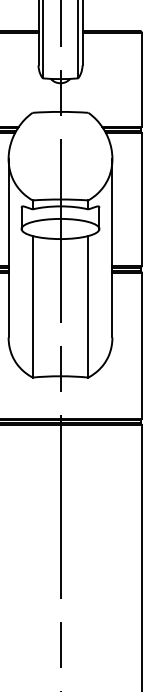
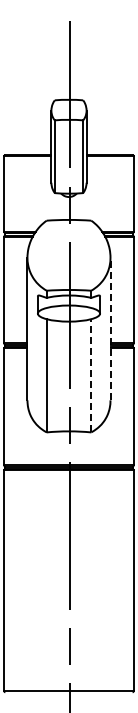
line: (112, 247) -> (110, 328), solid -> dashed
line: (88, 306) -> (91, 375), solid -> dashed

